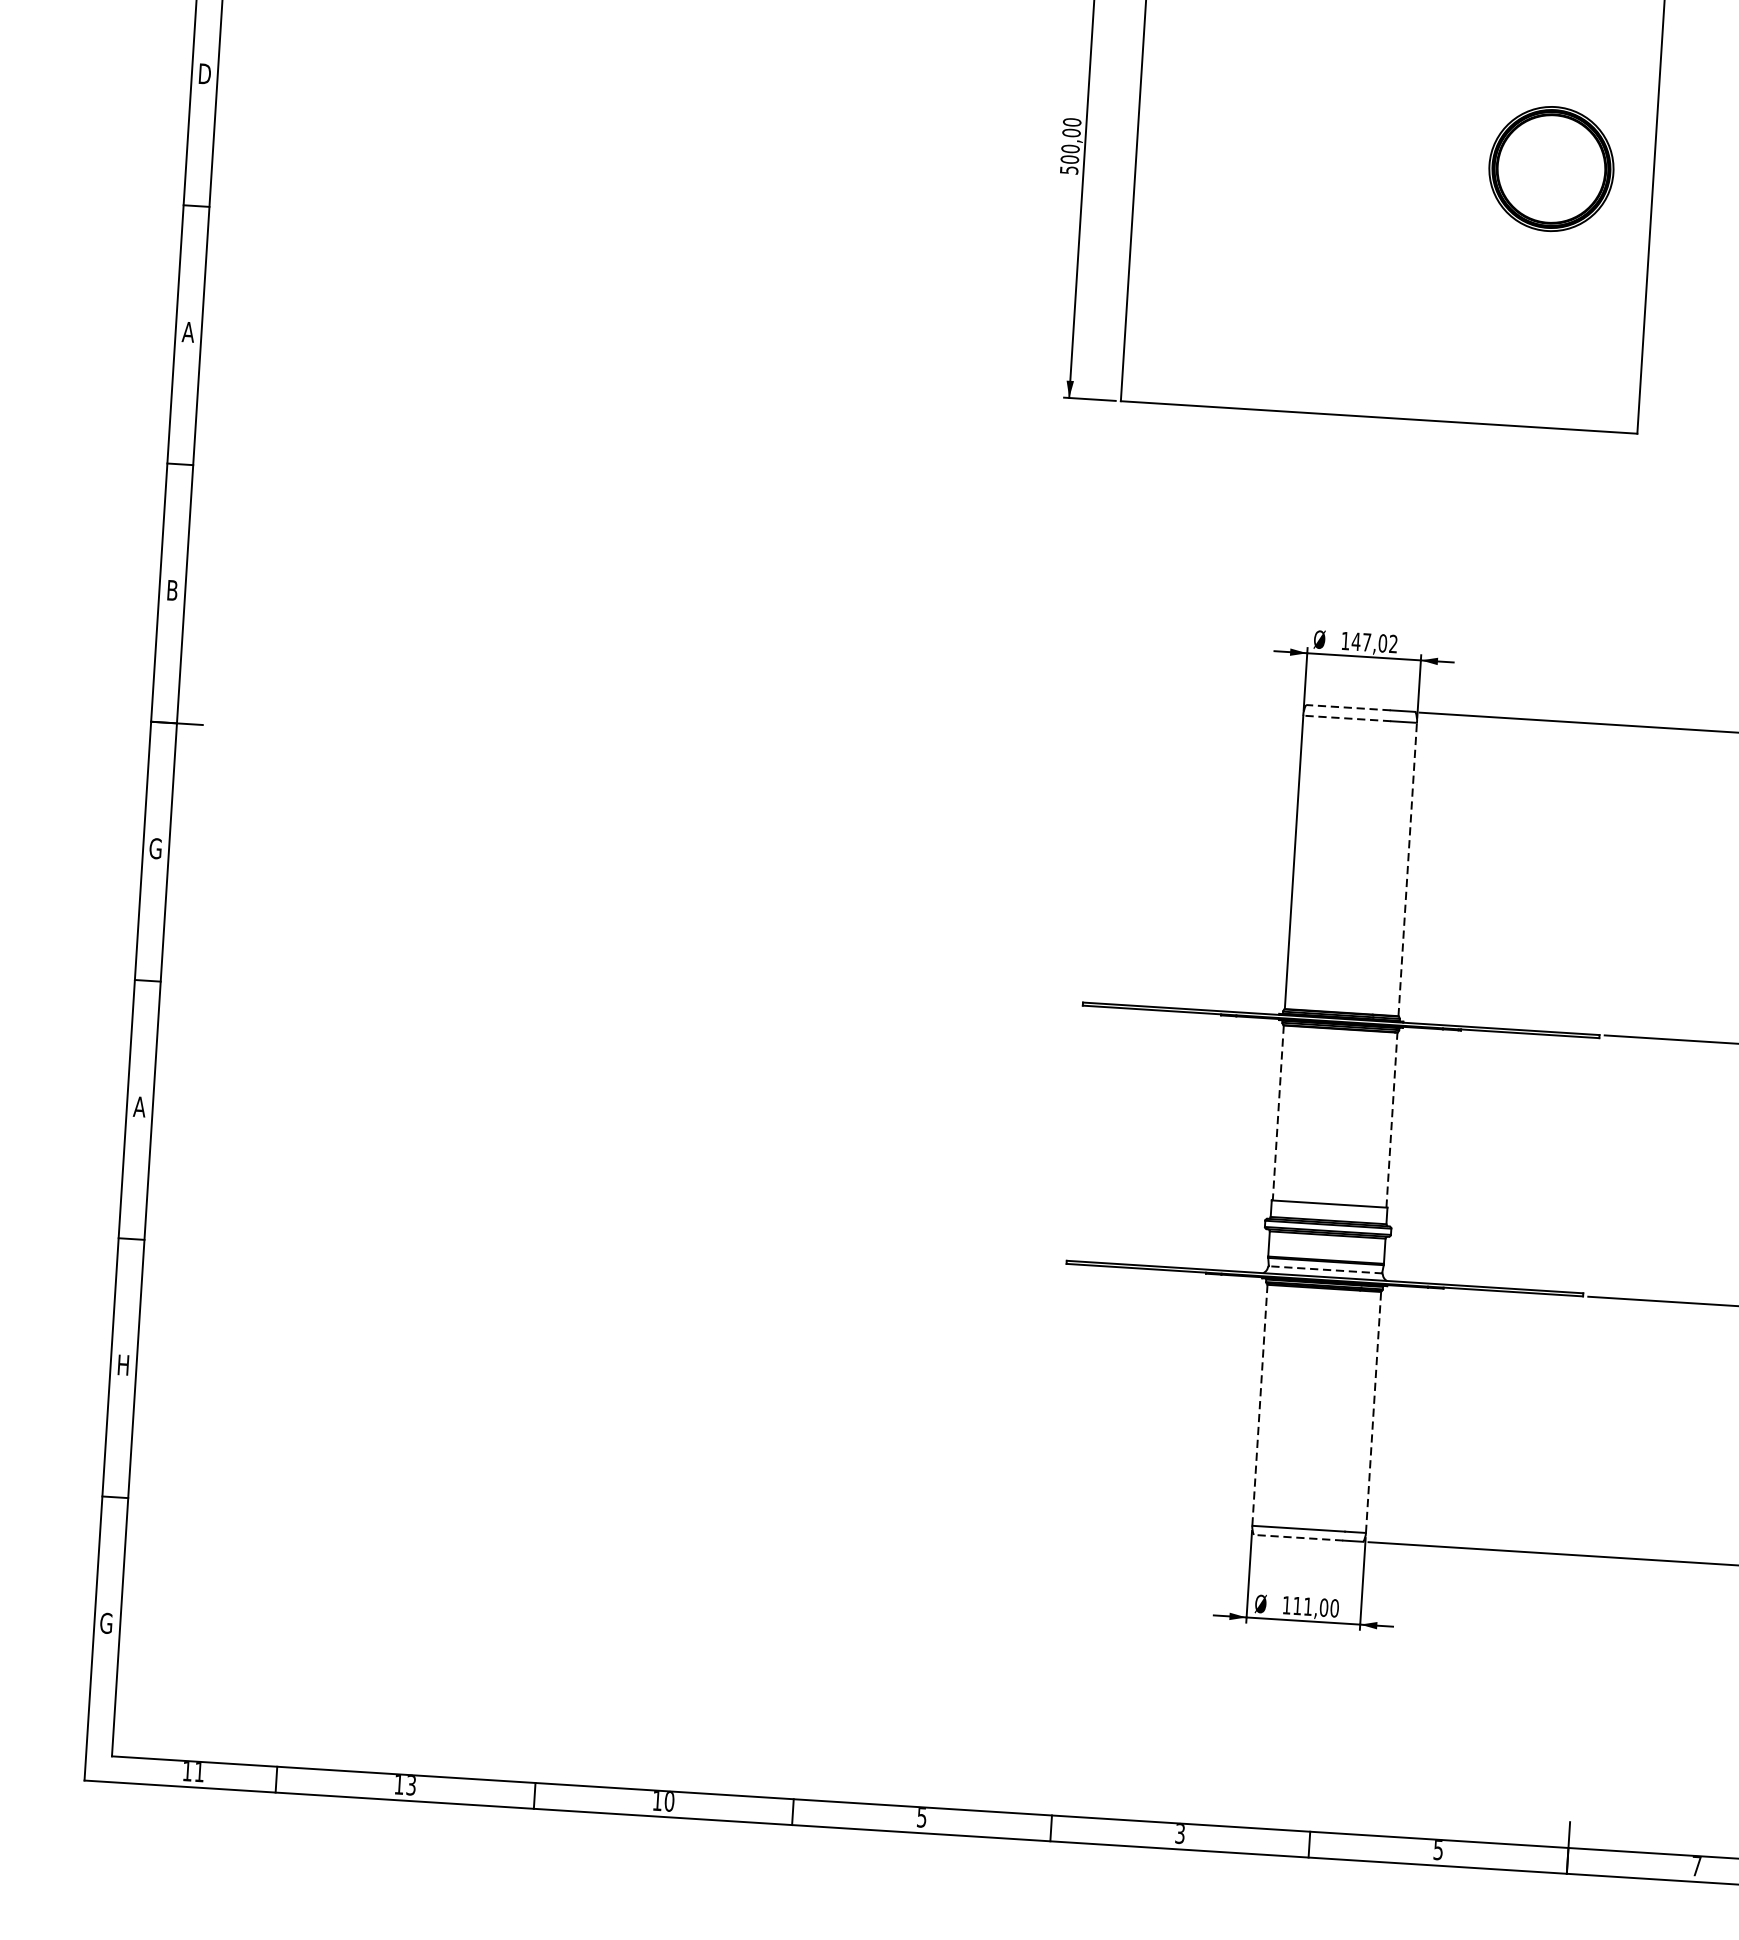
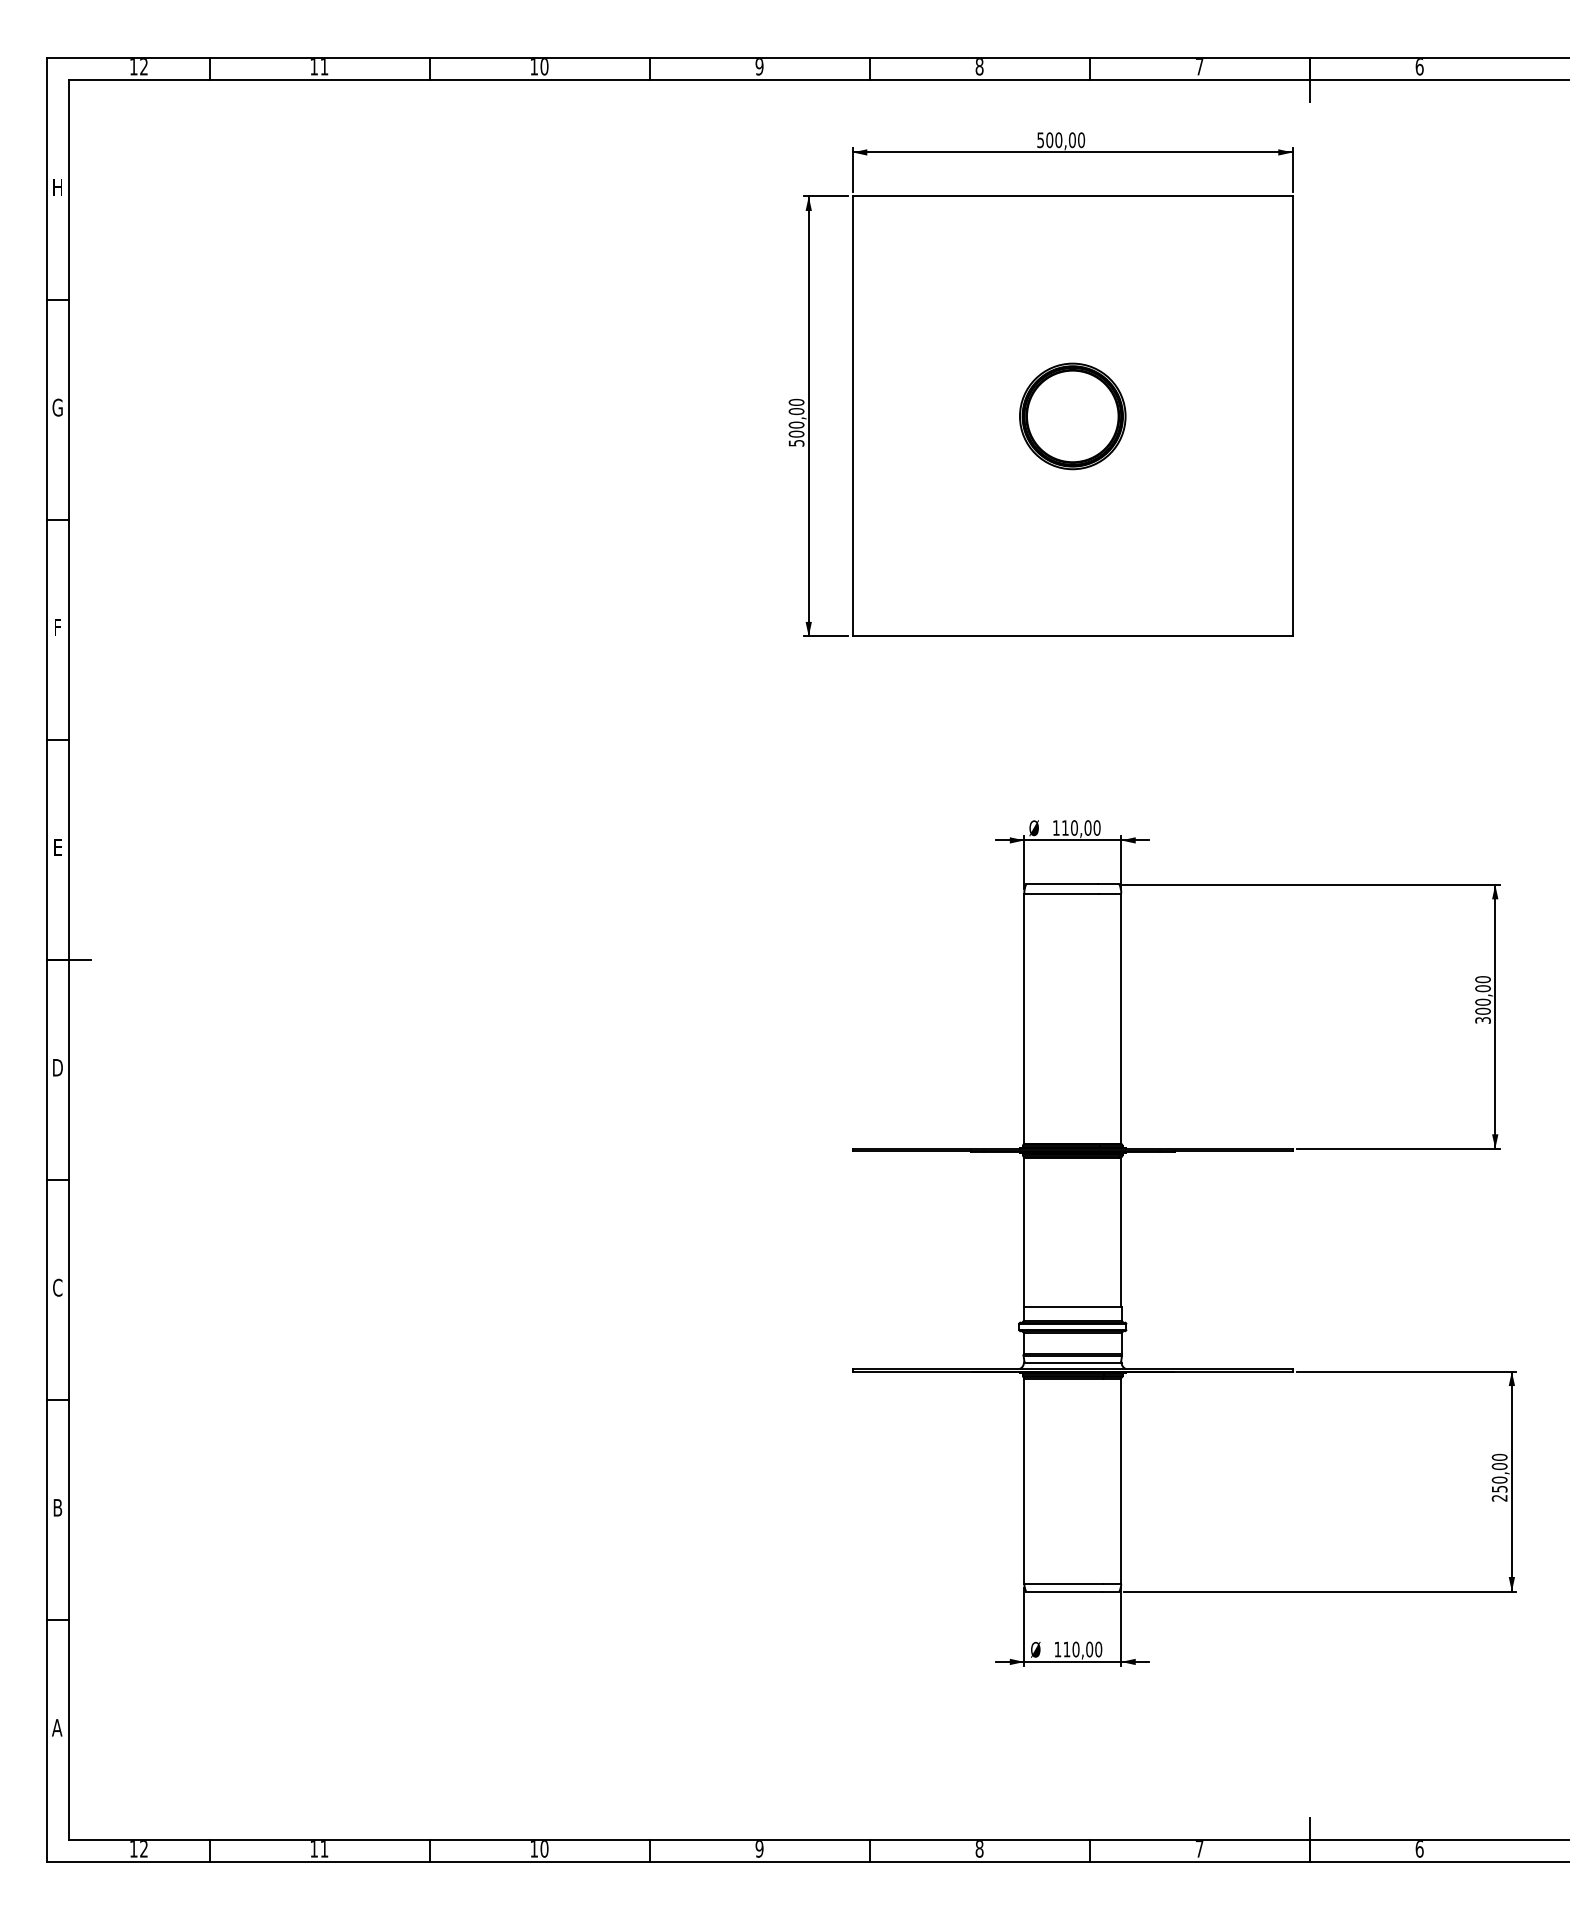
text: (204, 73) -> (57, 407), D -> G
part: (1551, 169) -> (1072, 416), moved
text: (188, 331) -> (57, 627), A -> F
text: (173, 590) -> (58, 847), B -> E
text: (1374, 642) -> (1080, 827), 147,02 -> 110,00
line: (1348, 707) -> (1062, 884), dashed -> solid
line: (1346, 718) -> (1061, 893), dashed -> solid
text: (155, 848) -> (57, 1067), G -> D
line: (1408, 869) -> (1121, 1018), dashed -> solid
text: (139, 1106) -> (57, 1287), A -> C
line: (1278, 1113) -> (1024, 1232), dashed -> solid
line: (1392, 1120) -> (1121, 1232), dashed -> solid
line: (1325, 1269) -> (1072, 1362), dashed -> solid
text: (123, 1364) -> (57, 1507), H -> B
line: (1260, 1405) -> (1024, 1481), dashed -> solid
line: (1373, 1412) -> (1121, 1481), dashed -> solid
line: (1297, 1537) -> (1063, 1591), dashed -> solid
text: (1307, 1606) -> (1075, 1649), 111,00 -> 110,00
text: (105, 1622) -> (56, 1727), G -> A
text: (198, 1772) -> (143, 1849), 11 -> 12
text: (411, 1785) -> (324, 1849), 13 -> 11
text: (921, 1818) -> (759, 1849), 5 -> 9
text: (1180, 1834) -> (979, 1849), 3 -> 8
text: (1438, 1850) -> (1199, 1849), 5 -> 7
text: (1696, 1866) -> (1419, 1849), 7 -> 6

